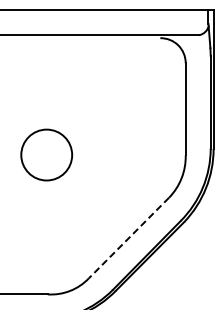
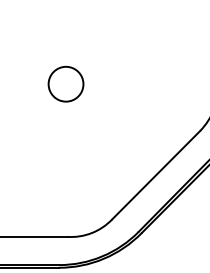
circle: (46, 154) -> (65, 83), size x0.62
line: (128, 238) -> (155, 175), dashed -> solid

